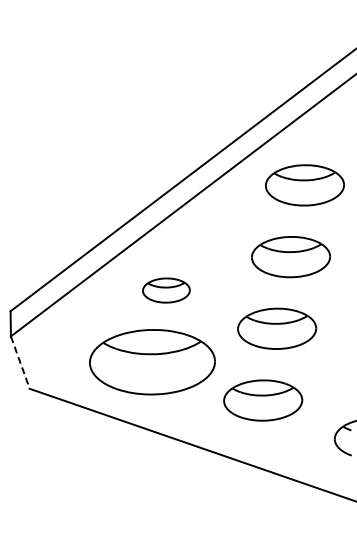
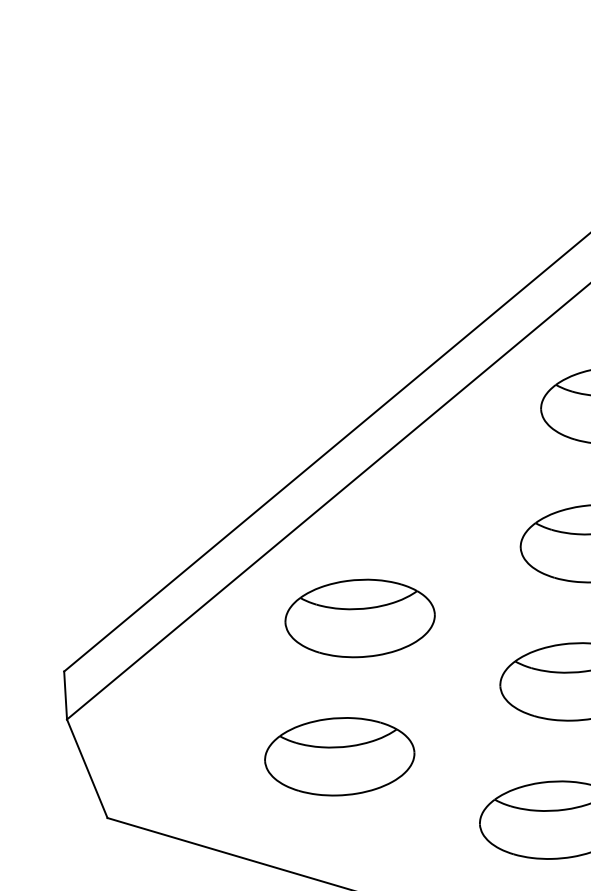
part: (166, 290) -> (360, 618), size x1.67
line: (20, 362) -> (87, 768), dashed -> solid
part: (152, 362) -> (339, 757), size x0.62

